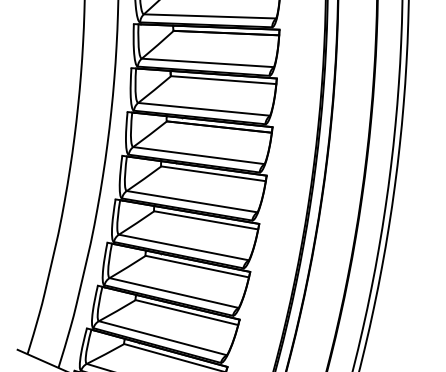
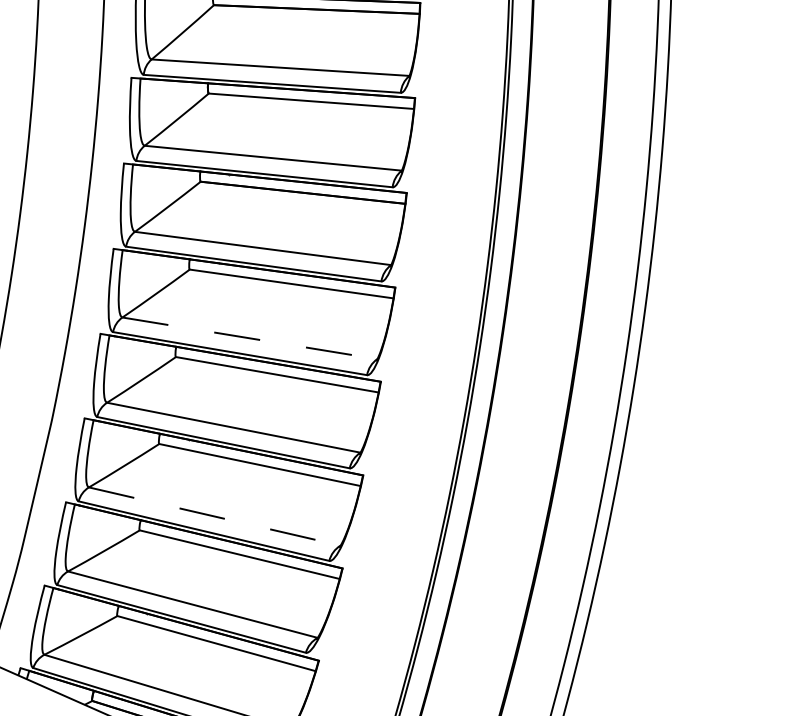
line: (192, 201) -> (250, 337), solid -> dashed
line: (174, 293) -> (215, 517), solid -> dashed

